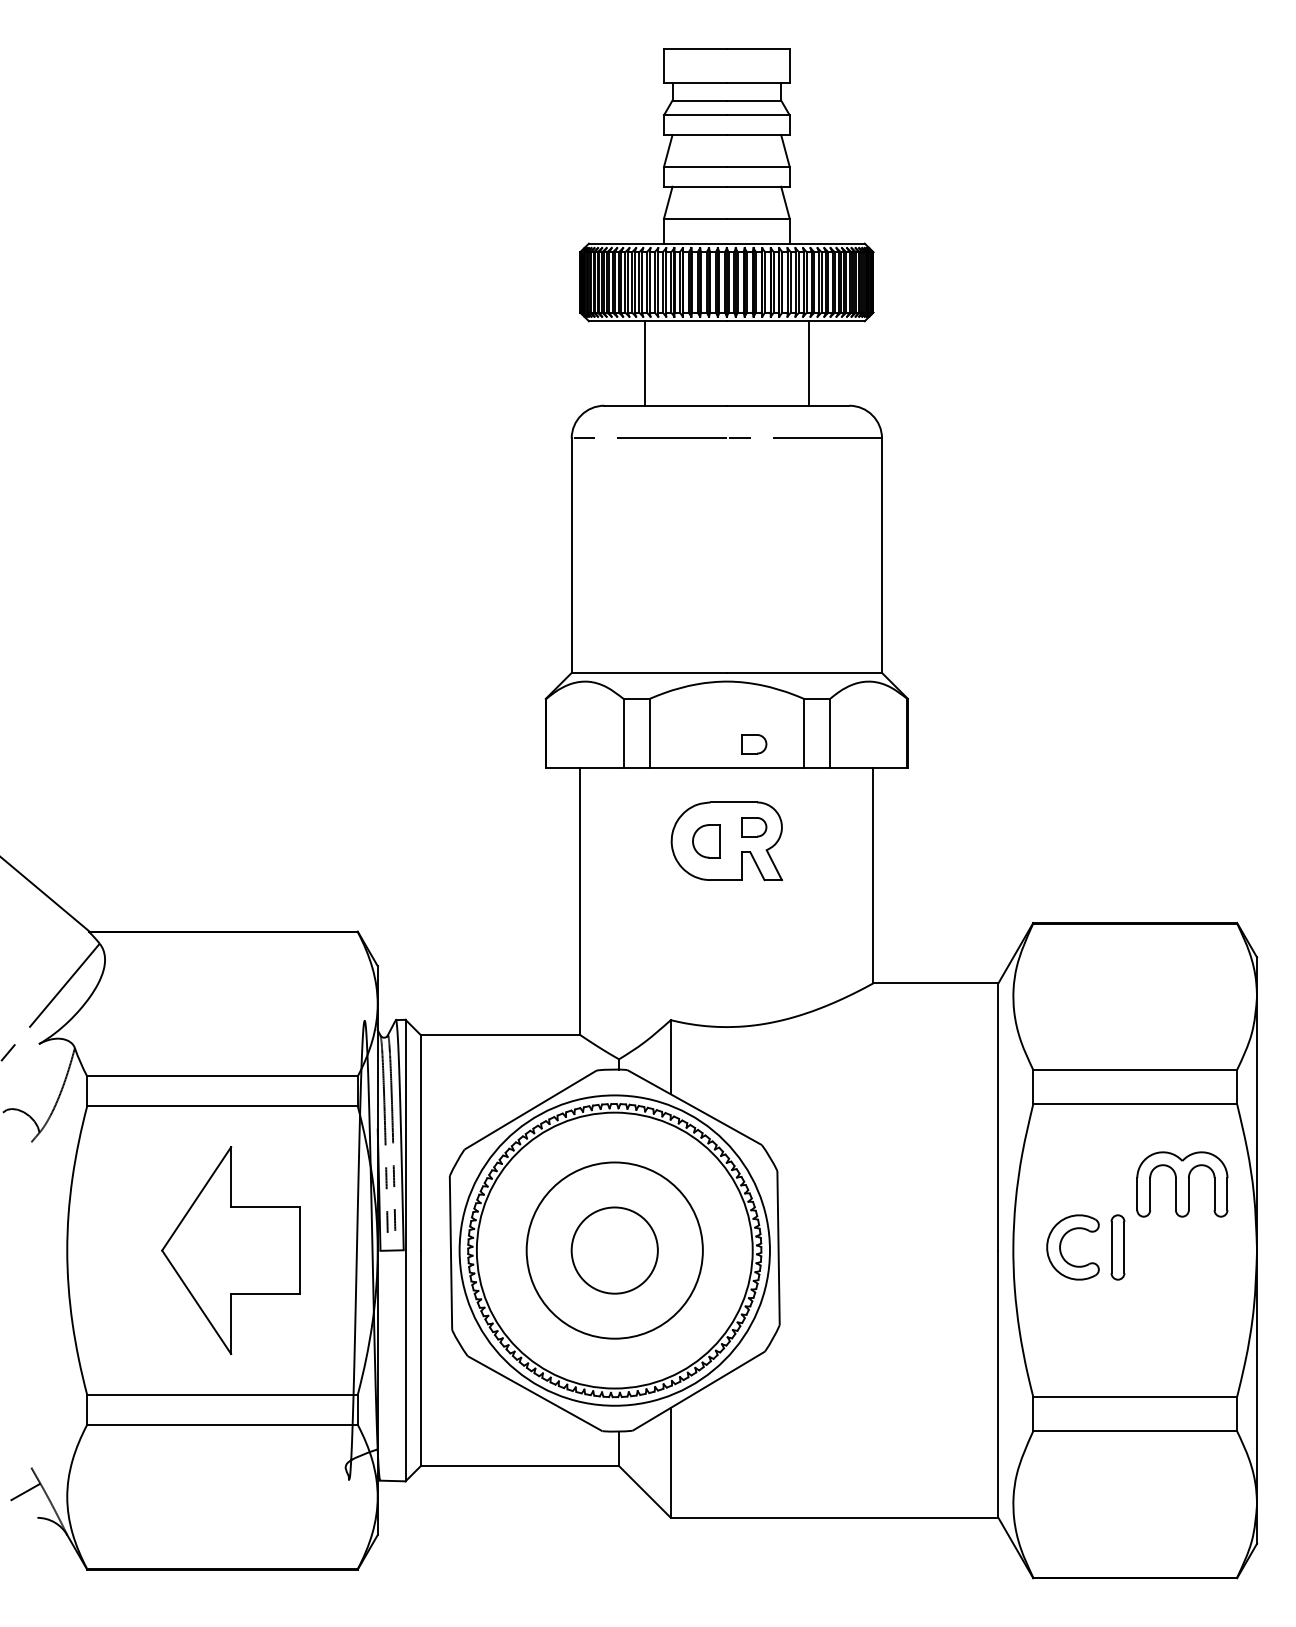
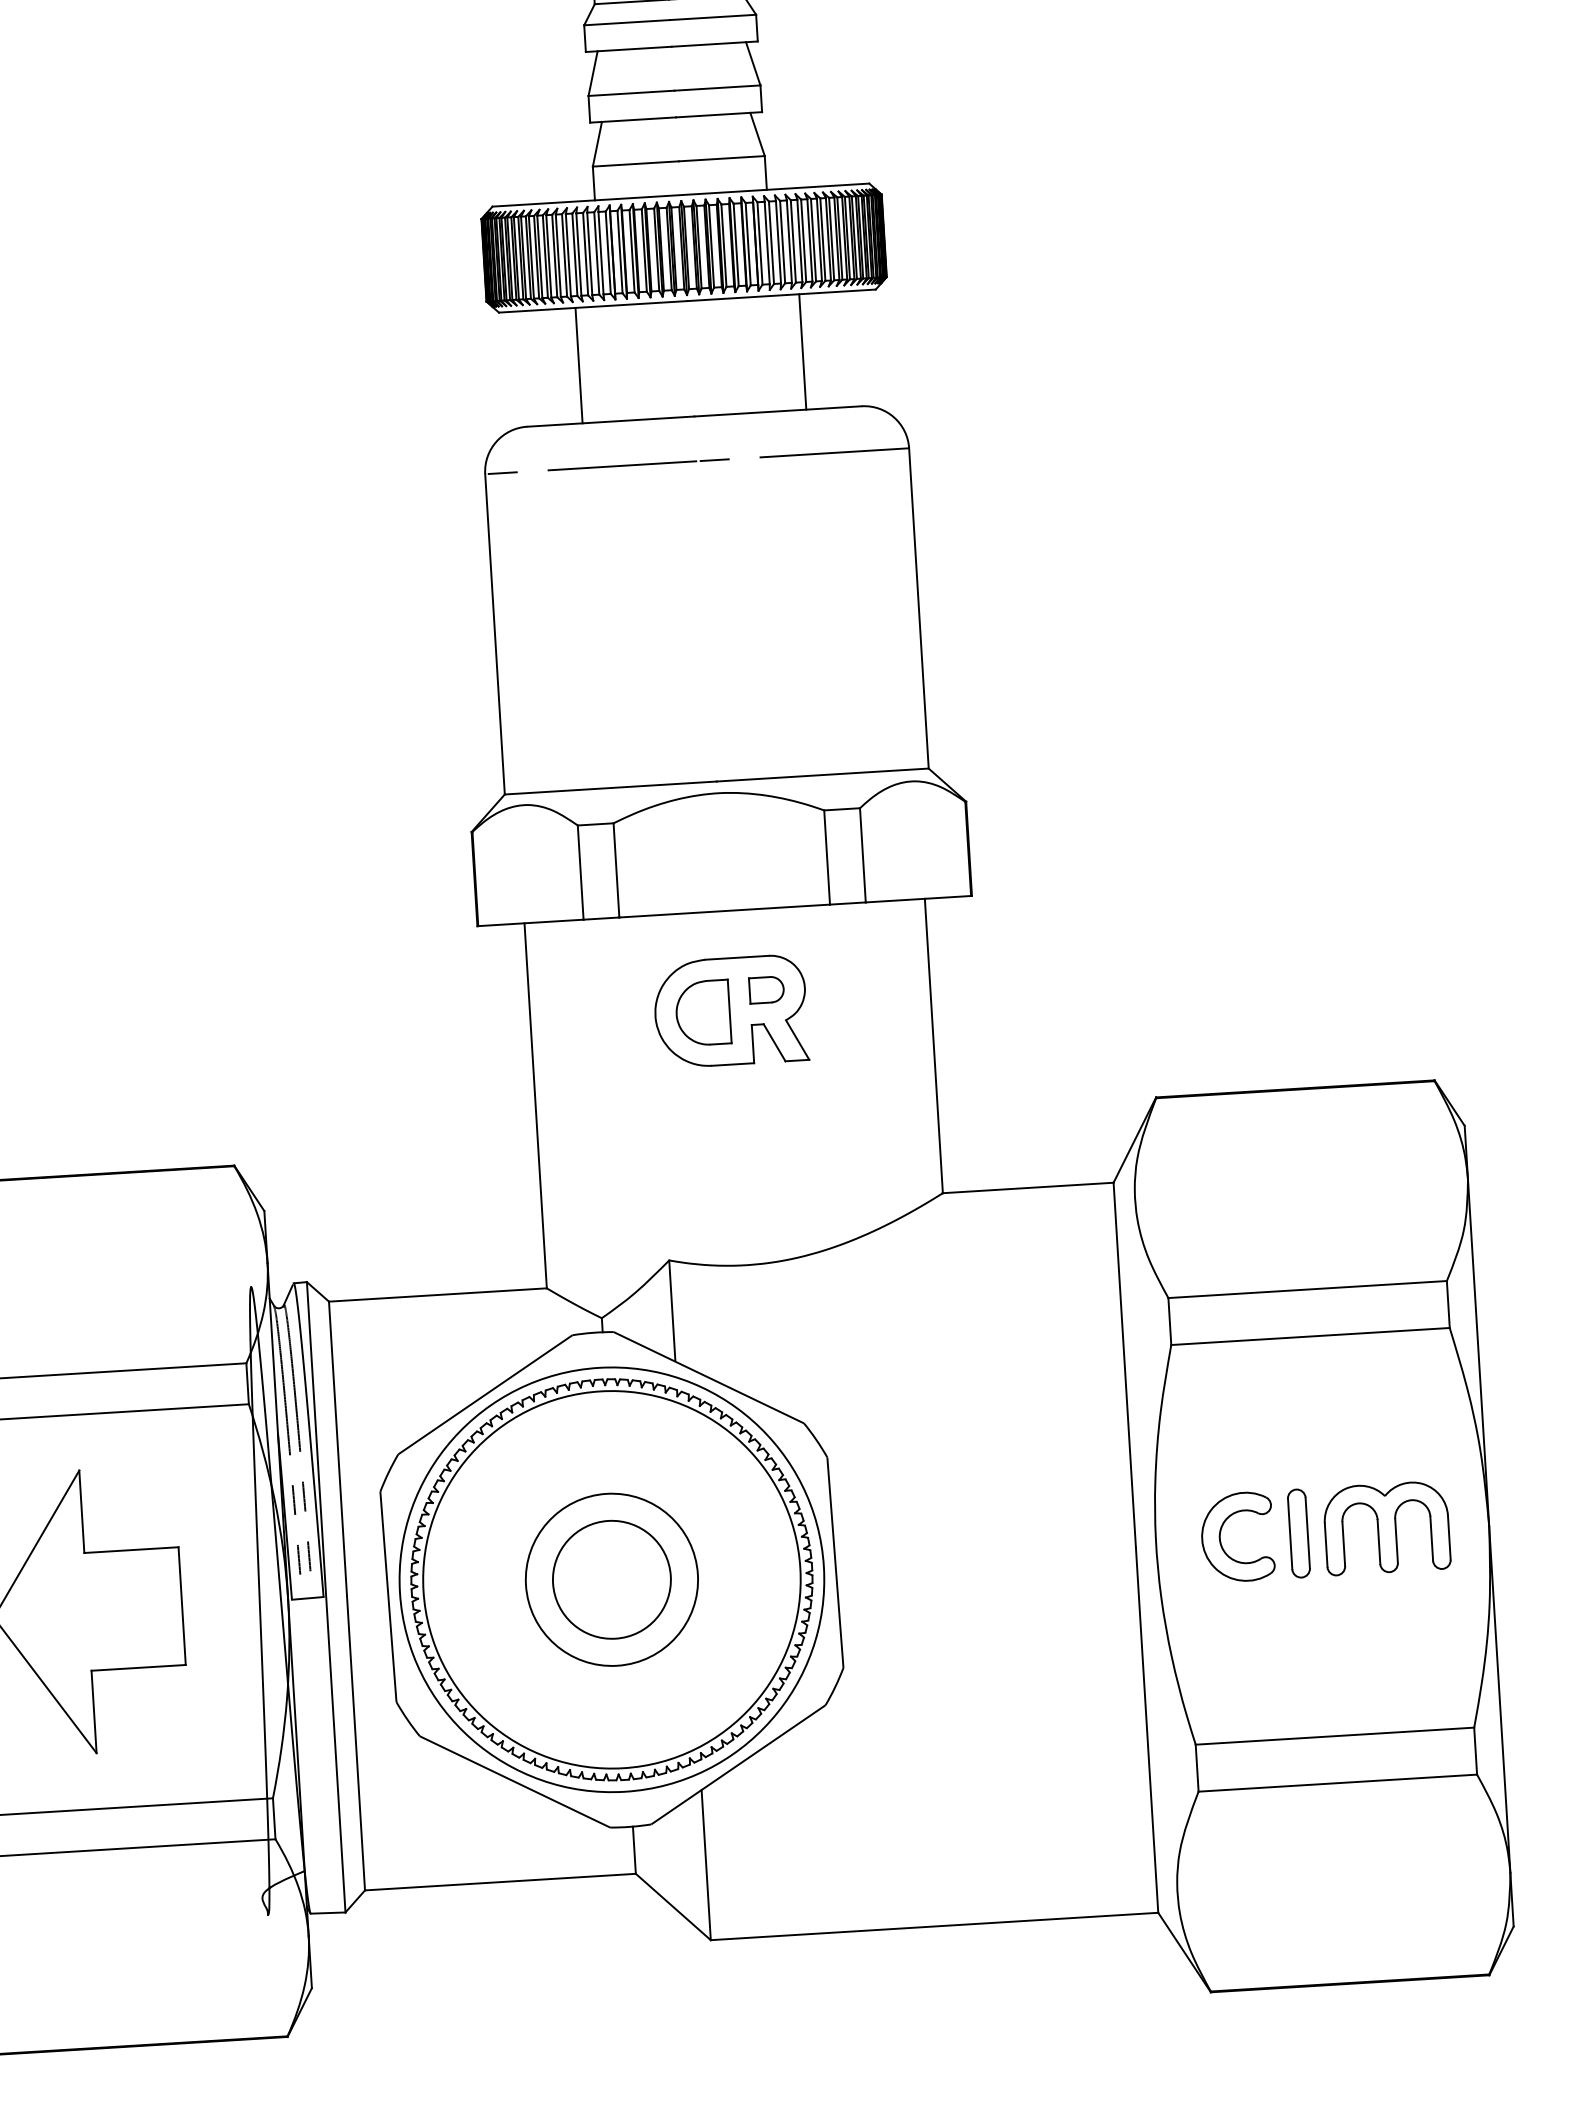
part: (754, 744) -> (760, 876), removed
part: (706, 841) -> (703, 1013), size x1.43
part: (1182, 1184) -> (1387, 1528), moved
circle: (614, 1250) -> (611, 1579), size x0.71

